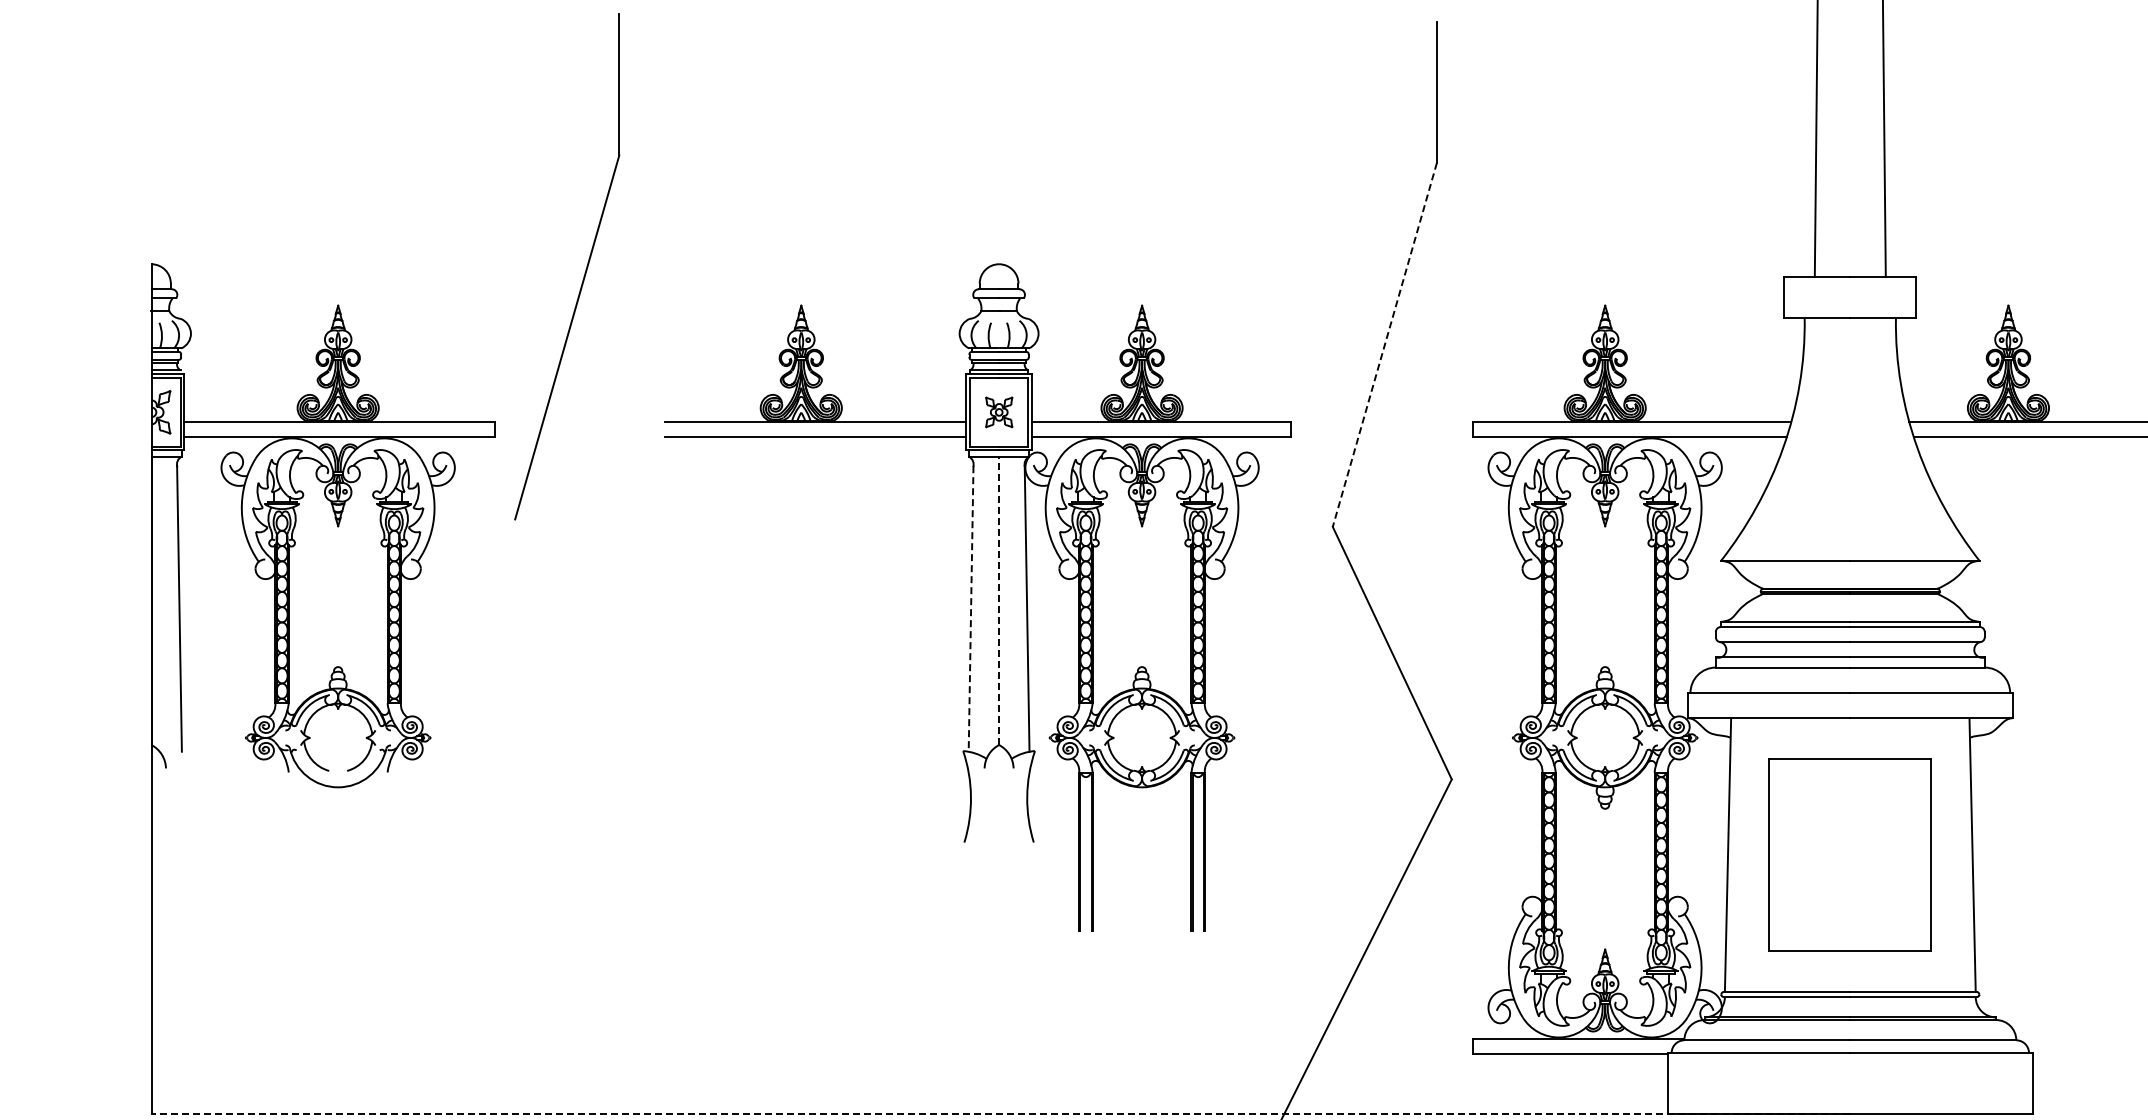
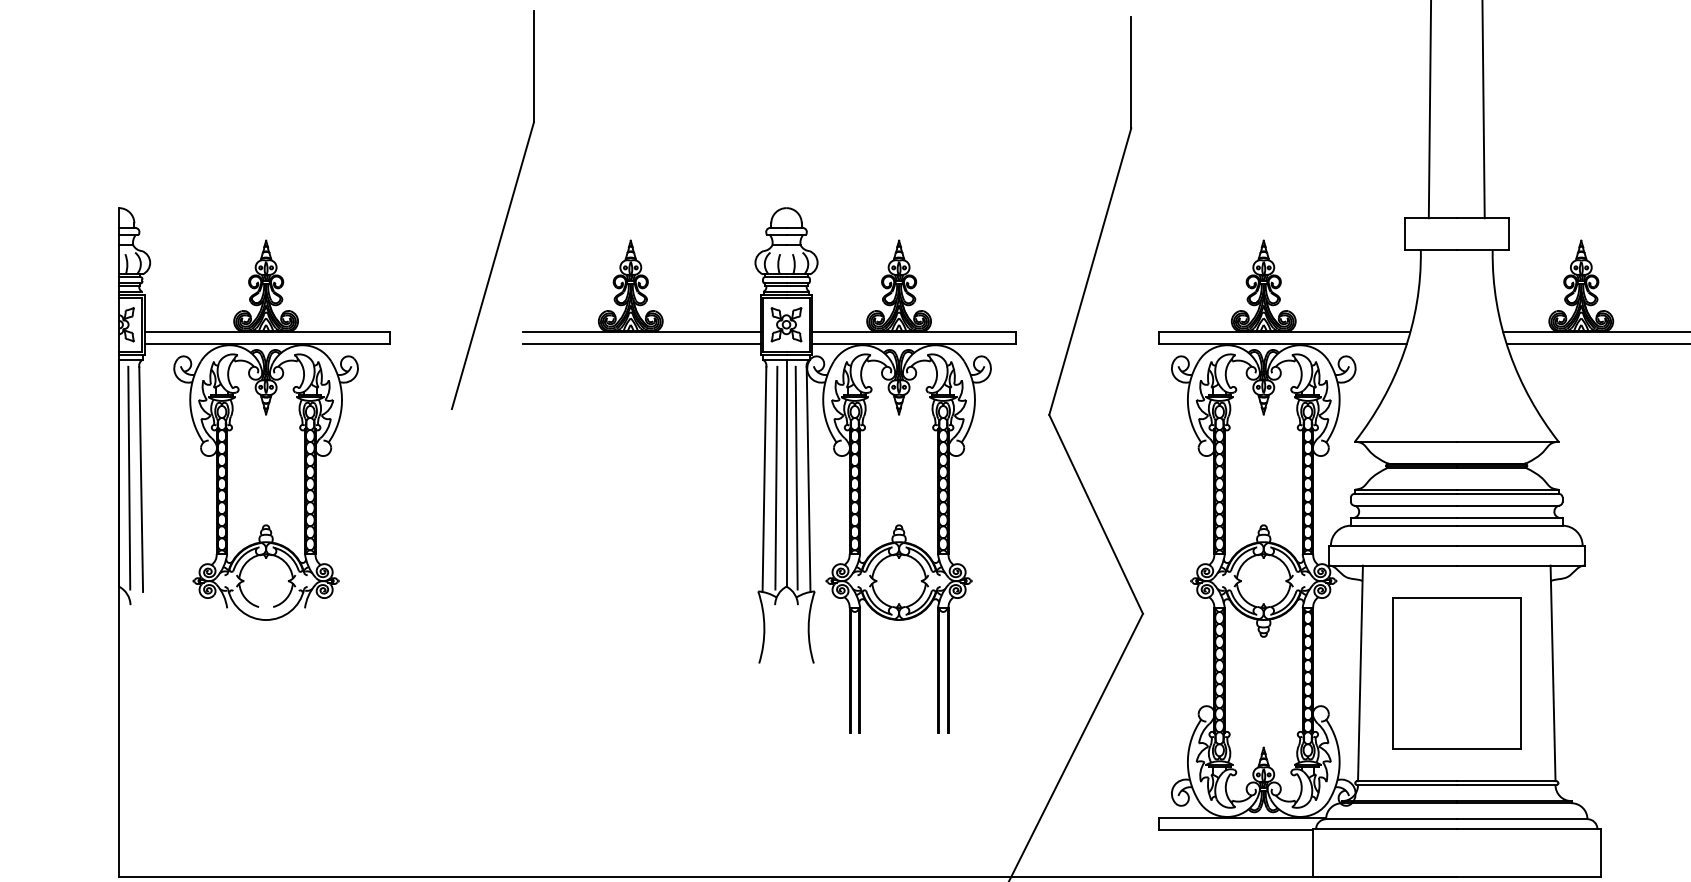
part: (584, 272) -> (506, 214), moved
line: (1384, 345) -> (1089, 272), dashed -> solid
part: (999, 412) -> (786, 324), size x1.43
line: (999, 600) -> (786, 472), dashed -> solid
line: (164, 606) -> (129, 477), added
line: (985, 606) -> (775, 477), added
line: (1011, 606) -> (796, 477), added
line: (971, 608) -> (764, 479), dashed -> solid
line: (1000, 1113) -> (787, 876), dashed -> solid

